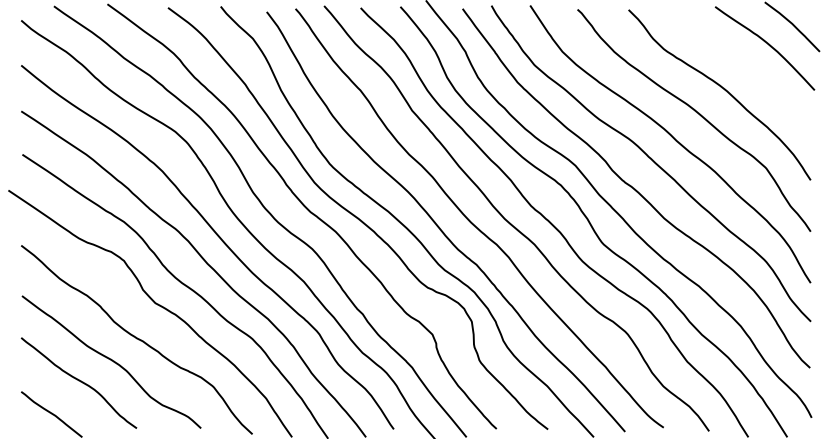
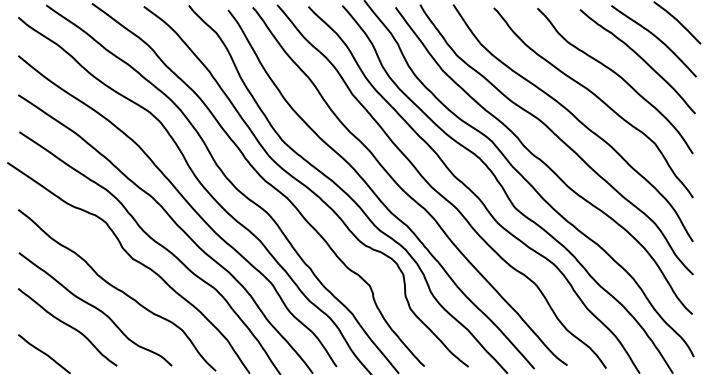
curve: (749, 68) -> (640, 58), added

